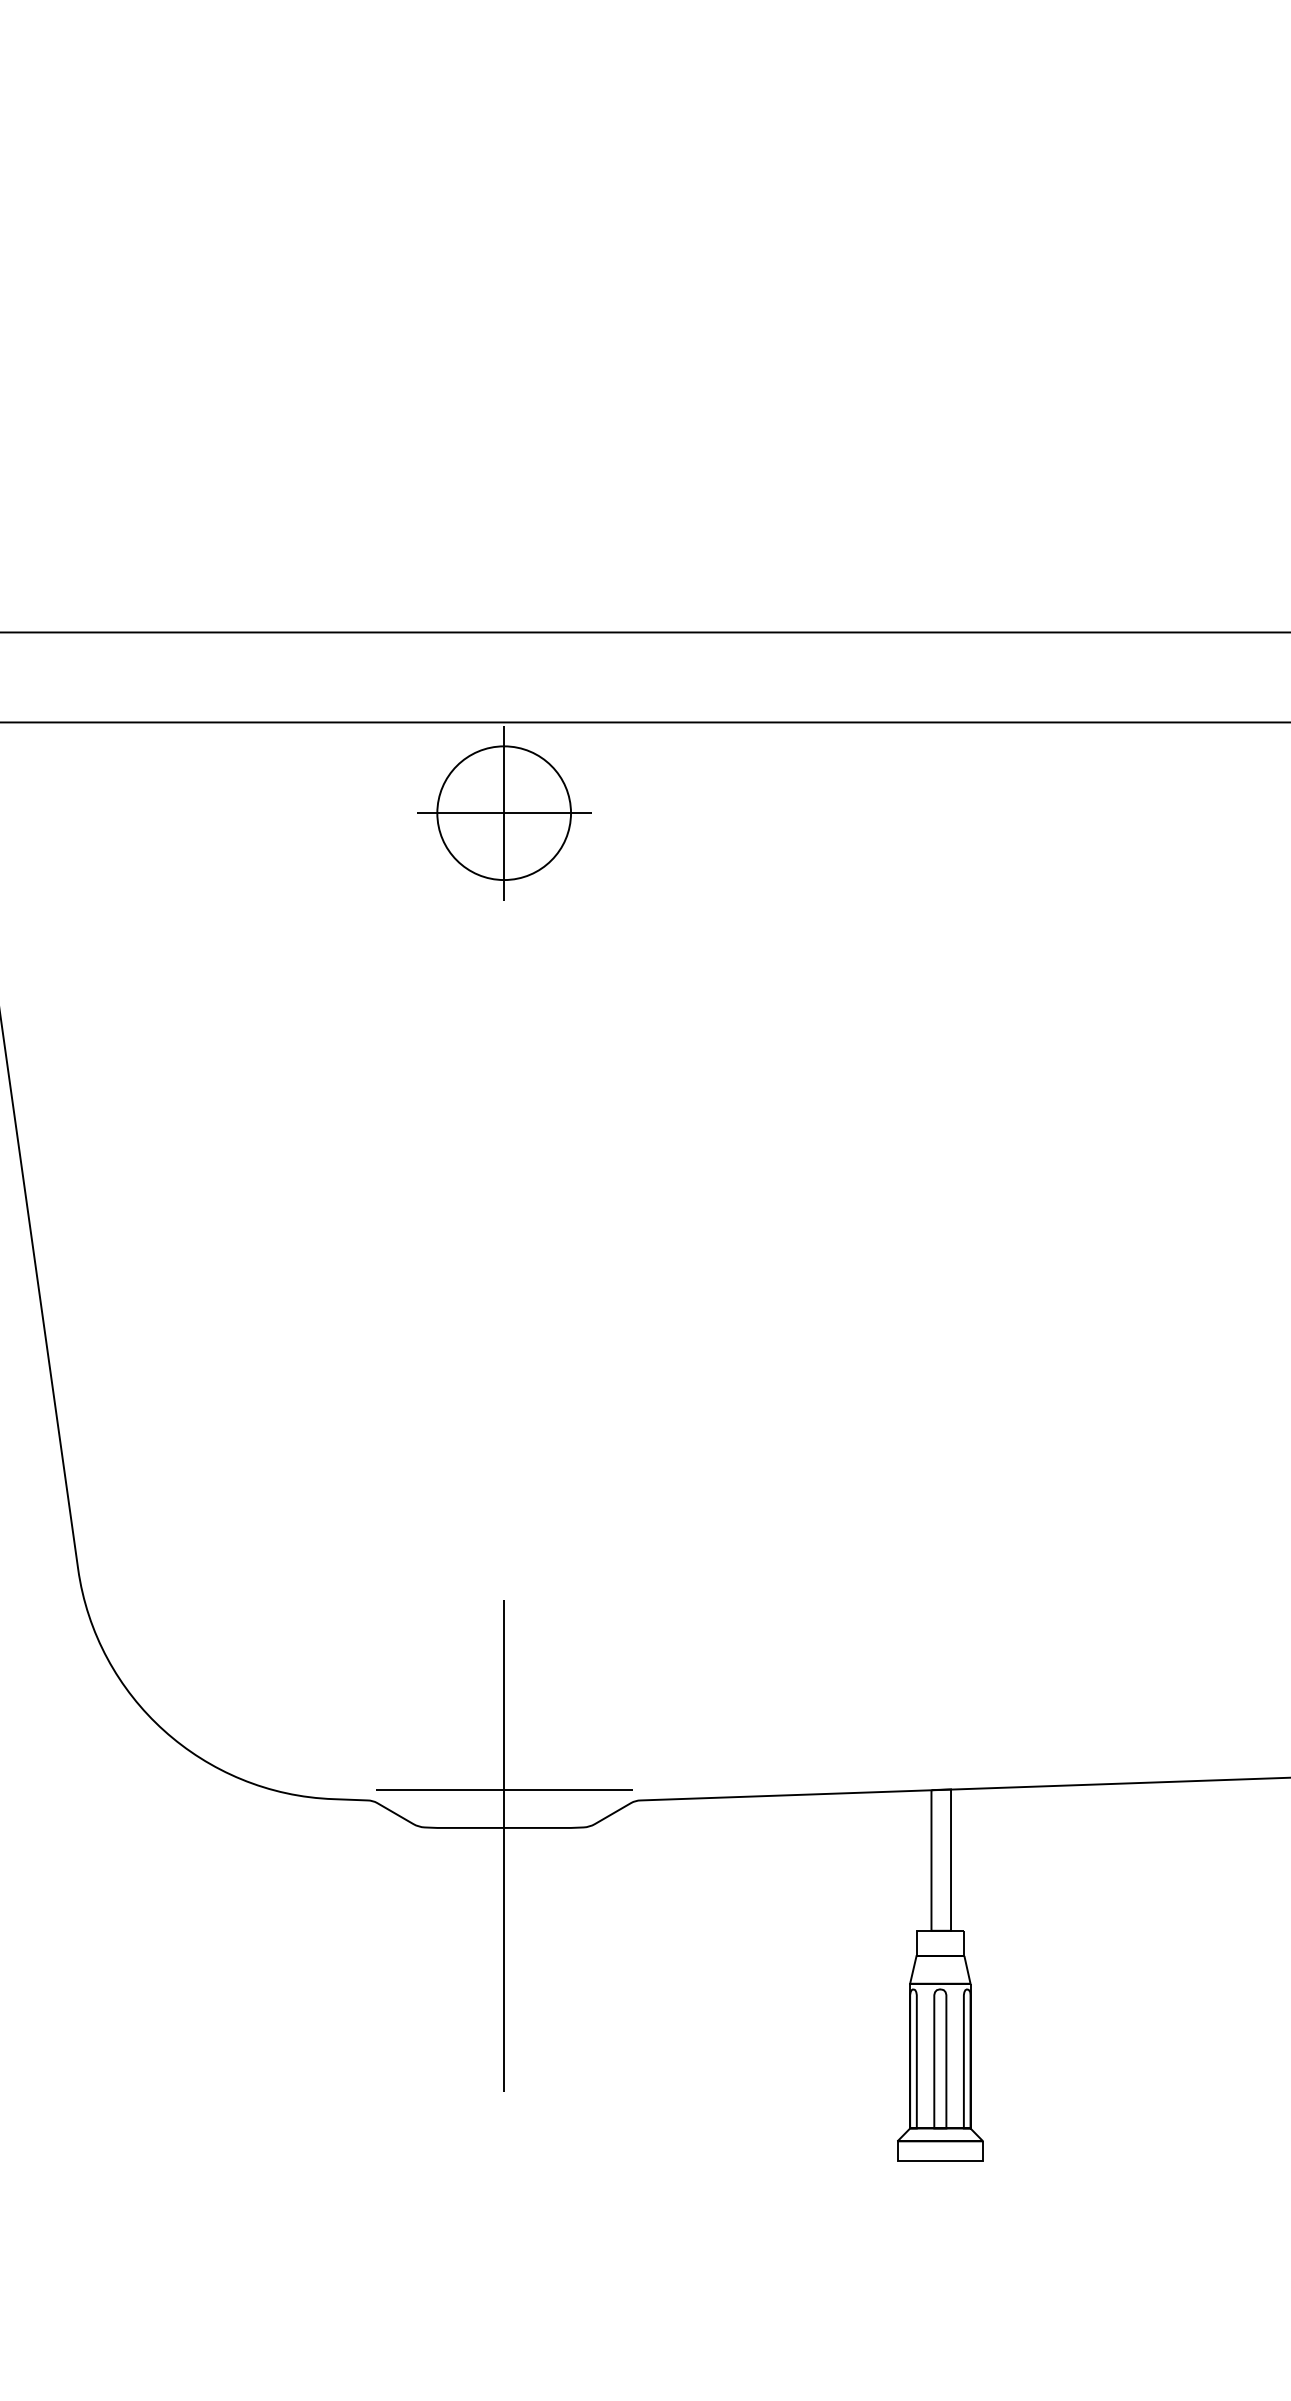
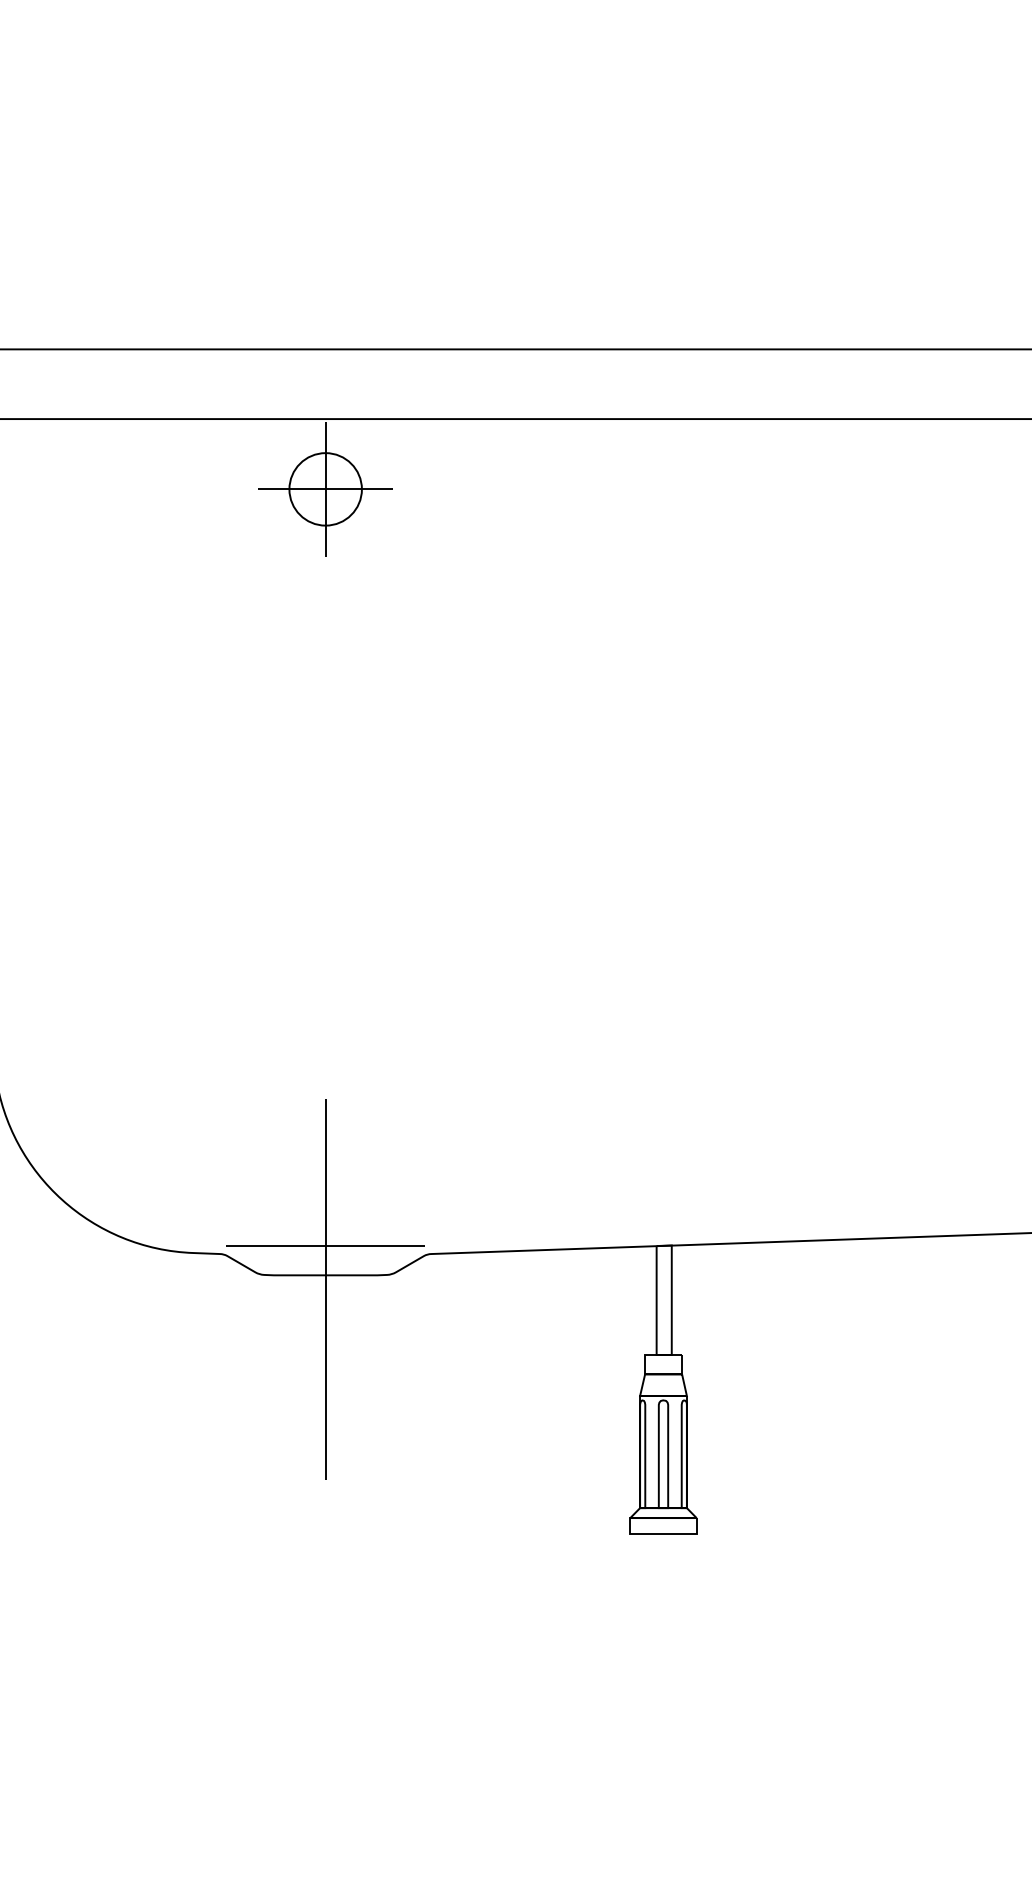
circle: (503, 813) -> (325, 489), size x0.7

